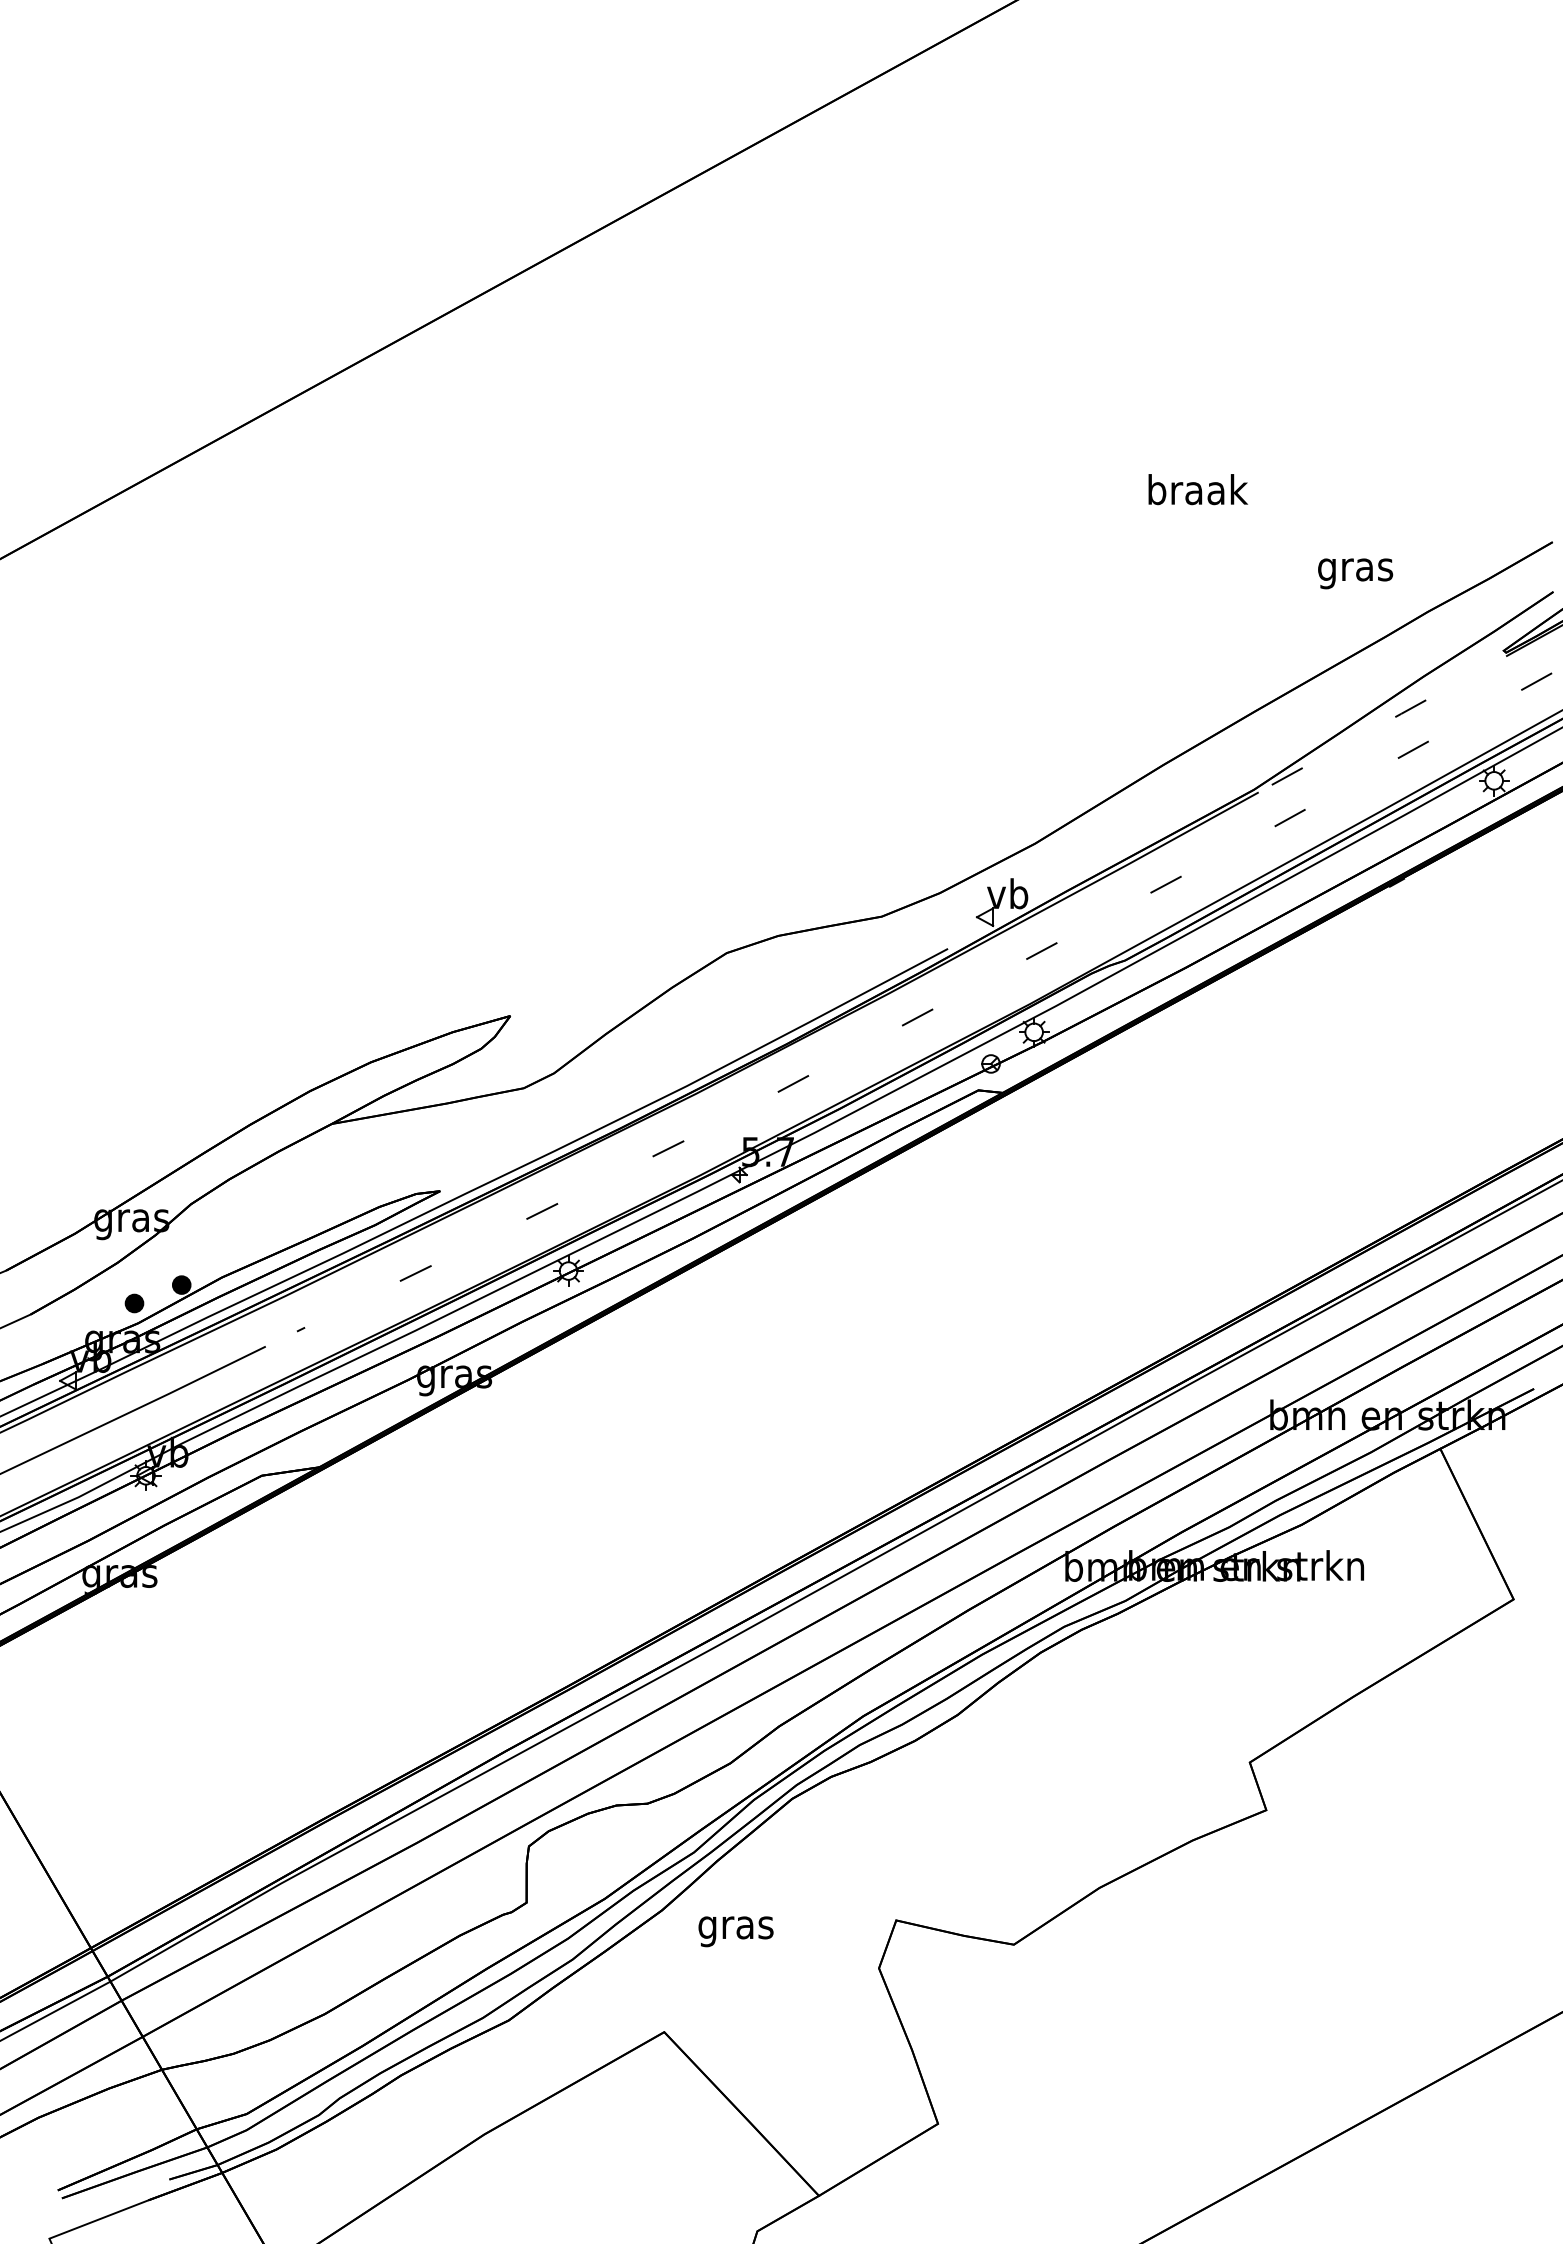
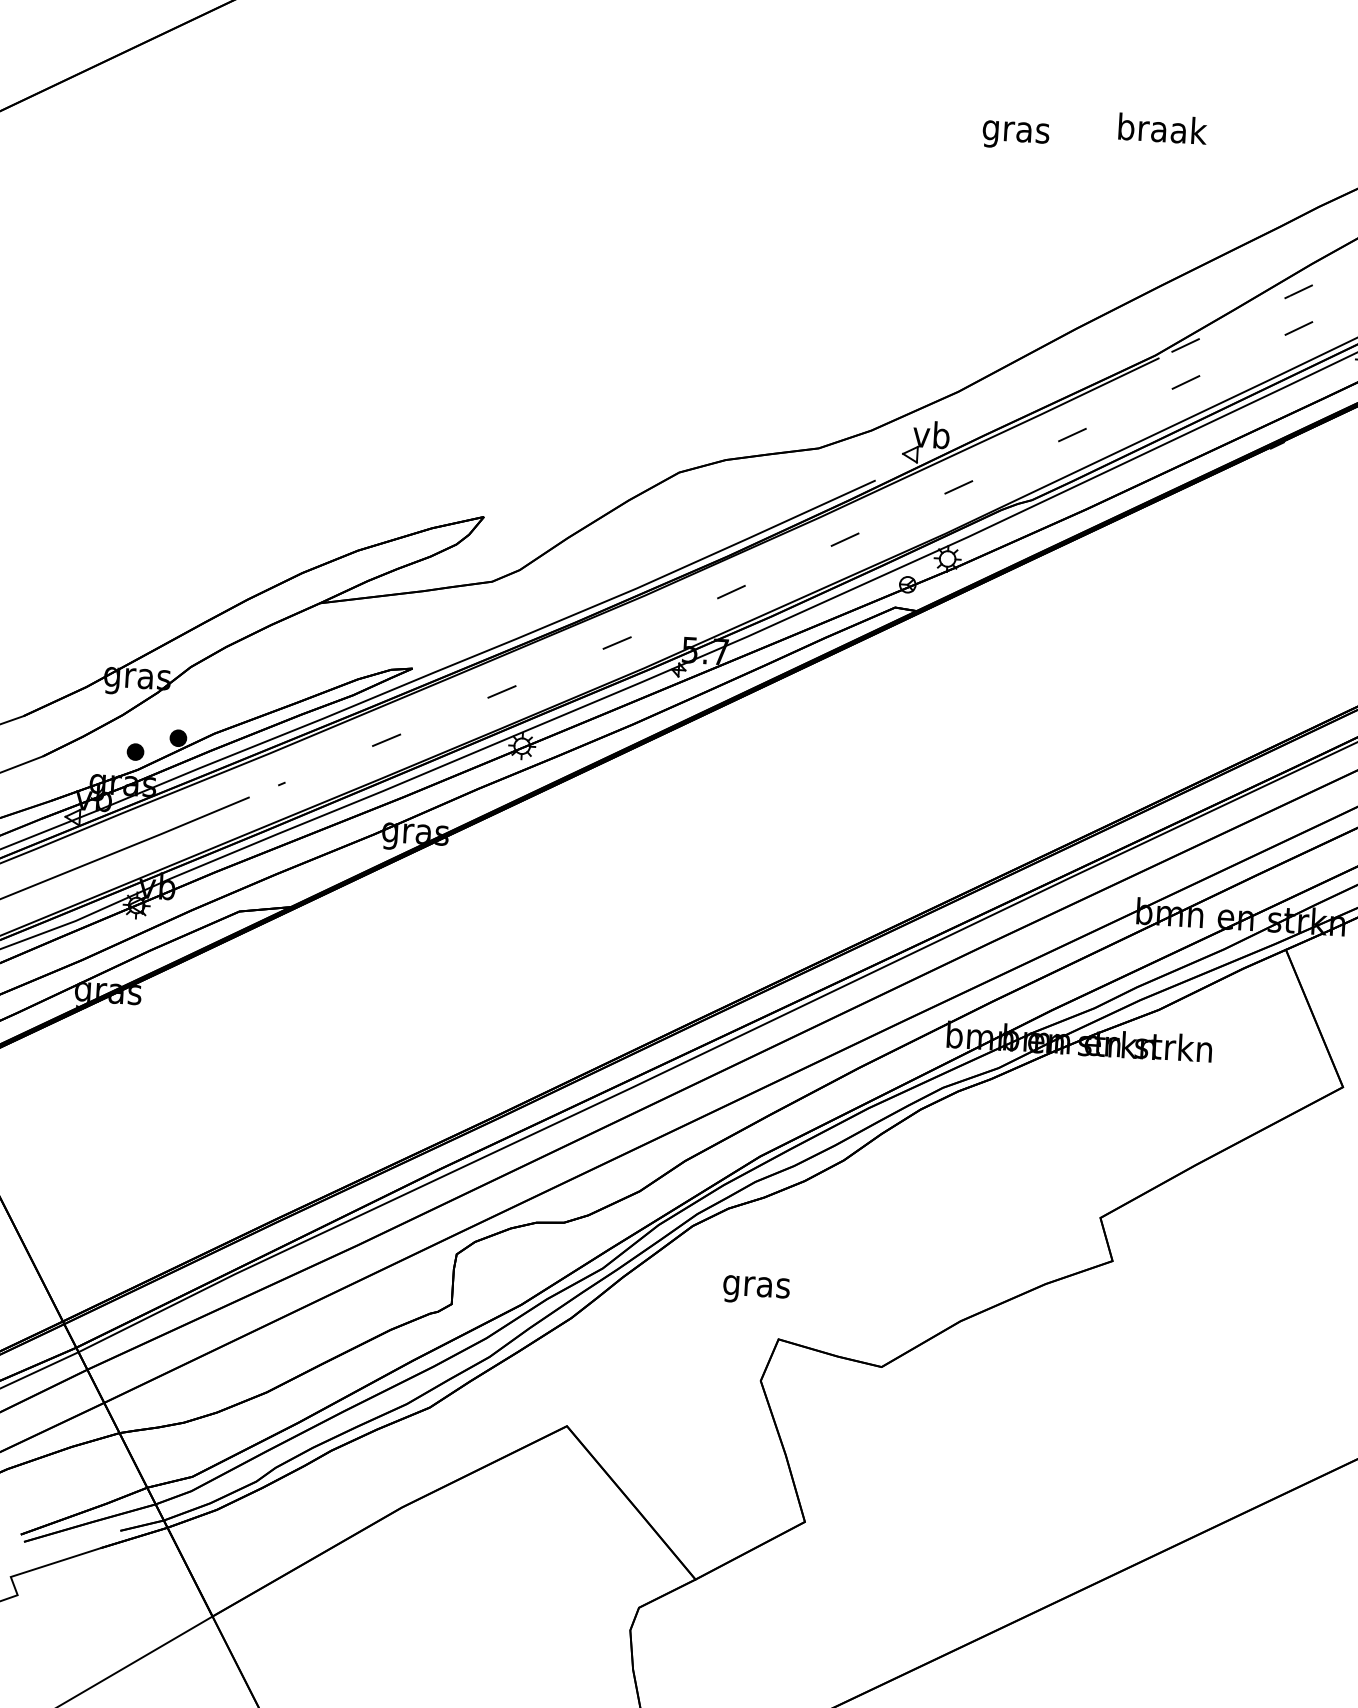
text: (1197, 489) -> (1162, 128), moved
text: (1355, 573) -> (1015, 135), moved
text: (735, 1931) -> (755, 1290), moved

